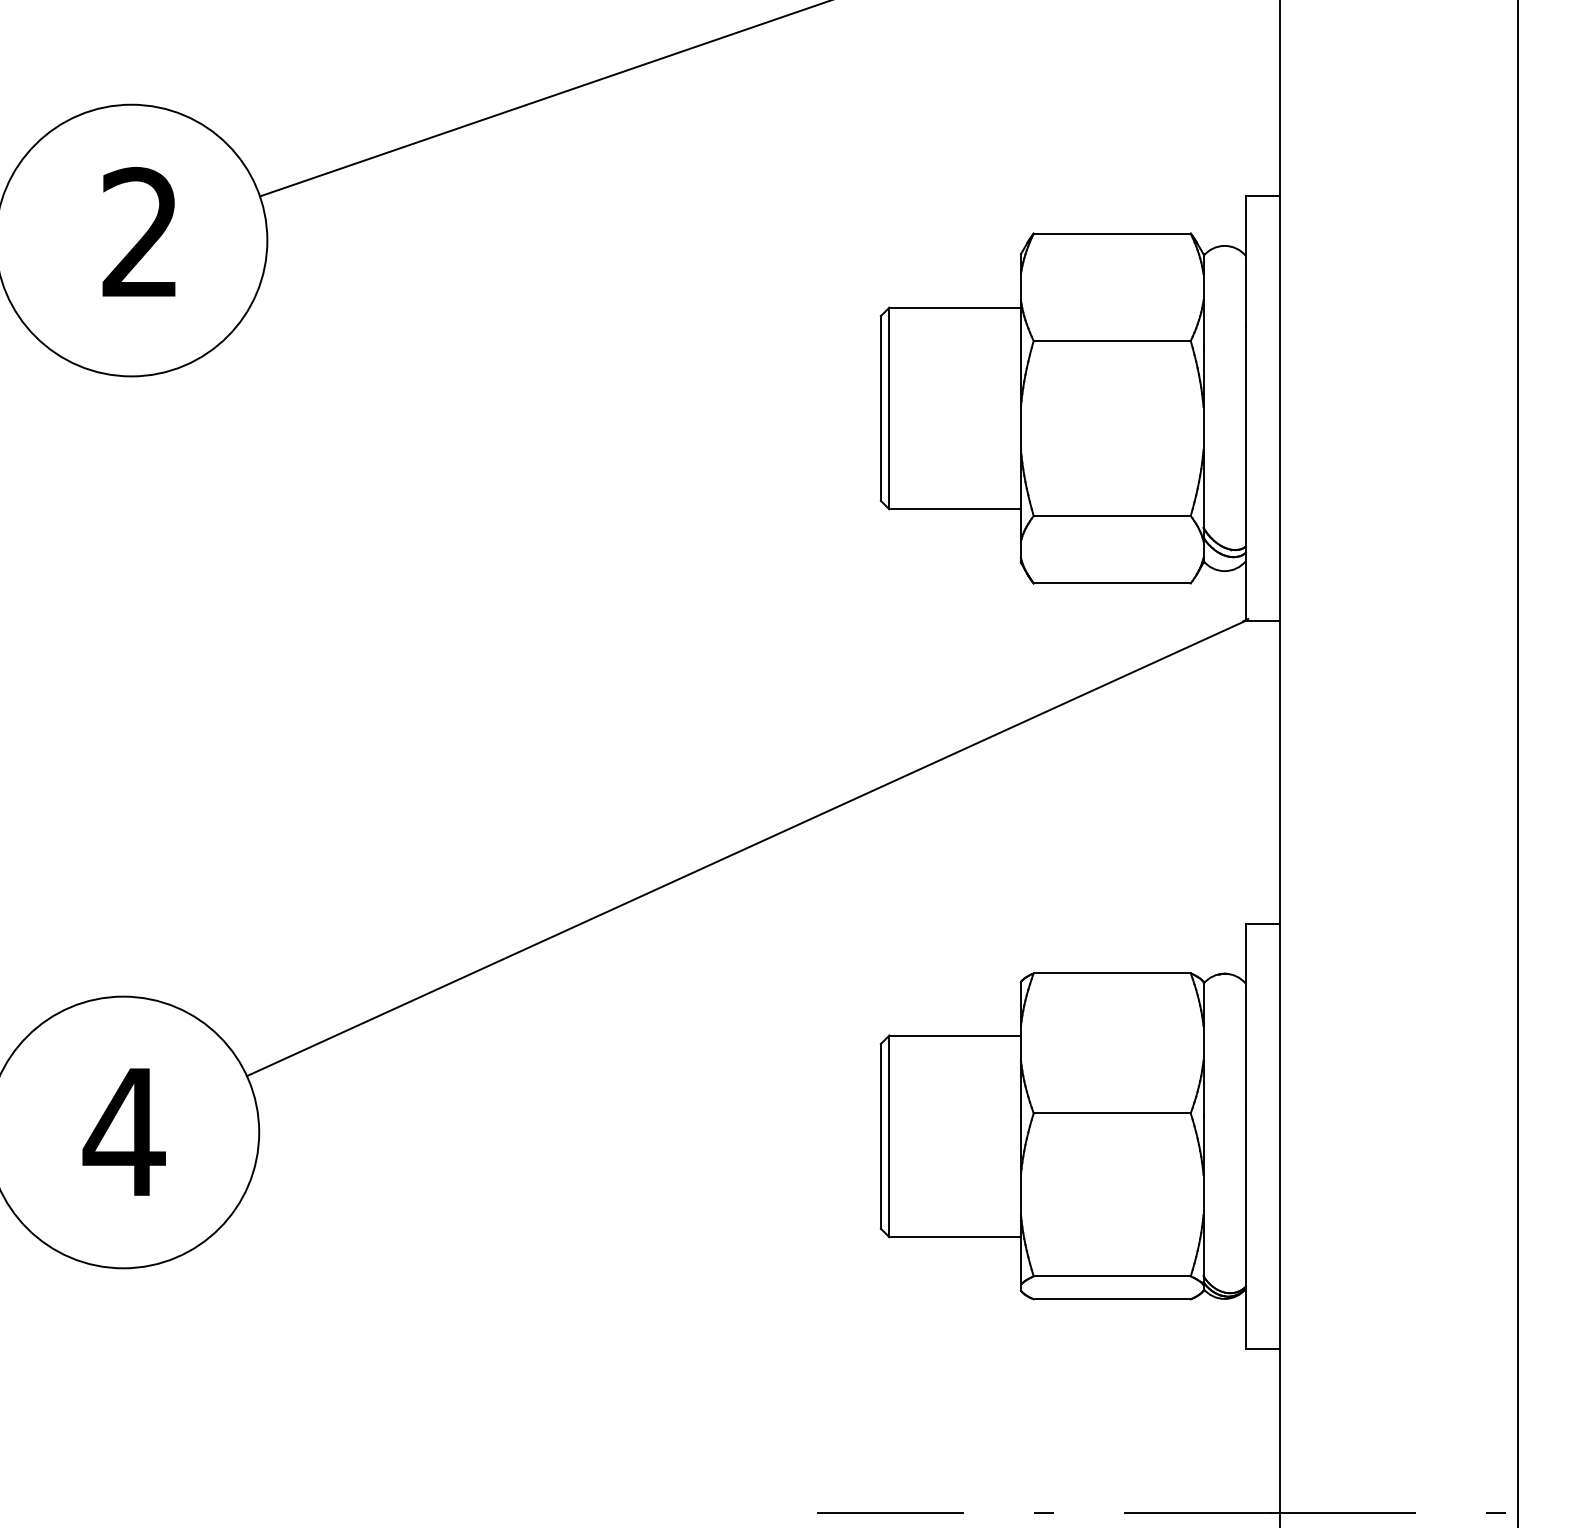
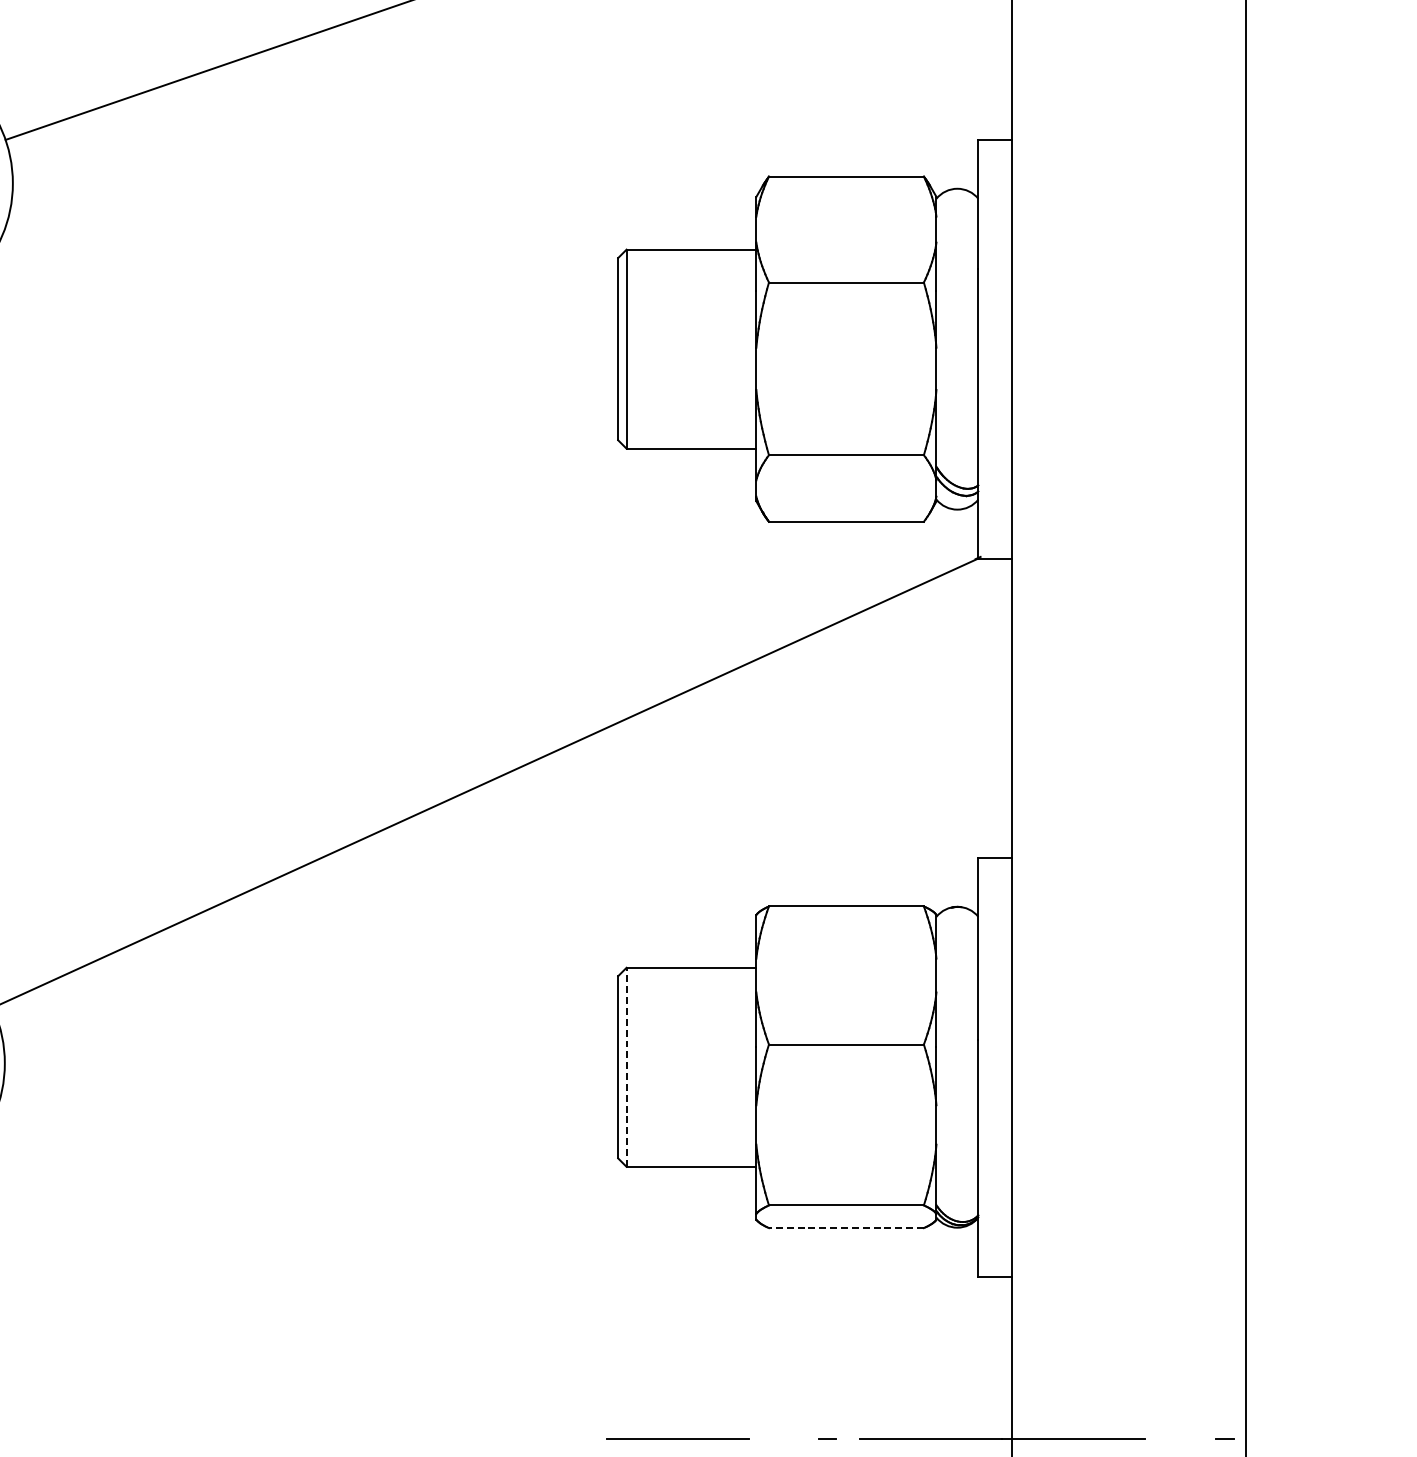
line: (889, 1136) -> (626, 1067), solid -> dashed
line: (1112, 1299) -> (846, 1228), solid -> dashed
line: (890, 1512) -> (677, 1438), moved
line: (1043, 1512) -> (826, 1438), moved

